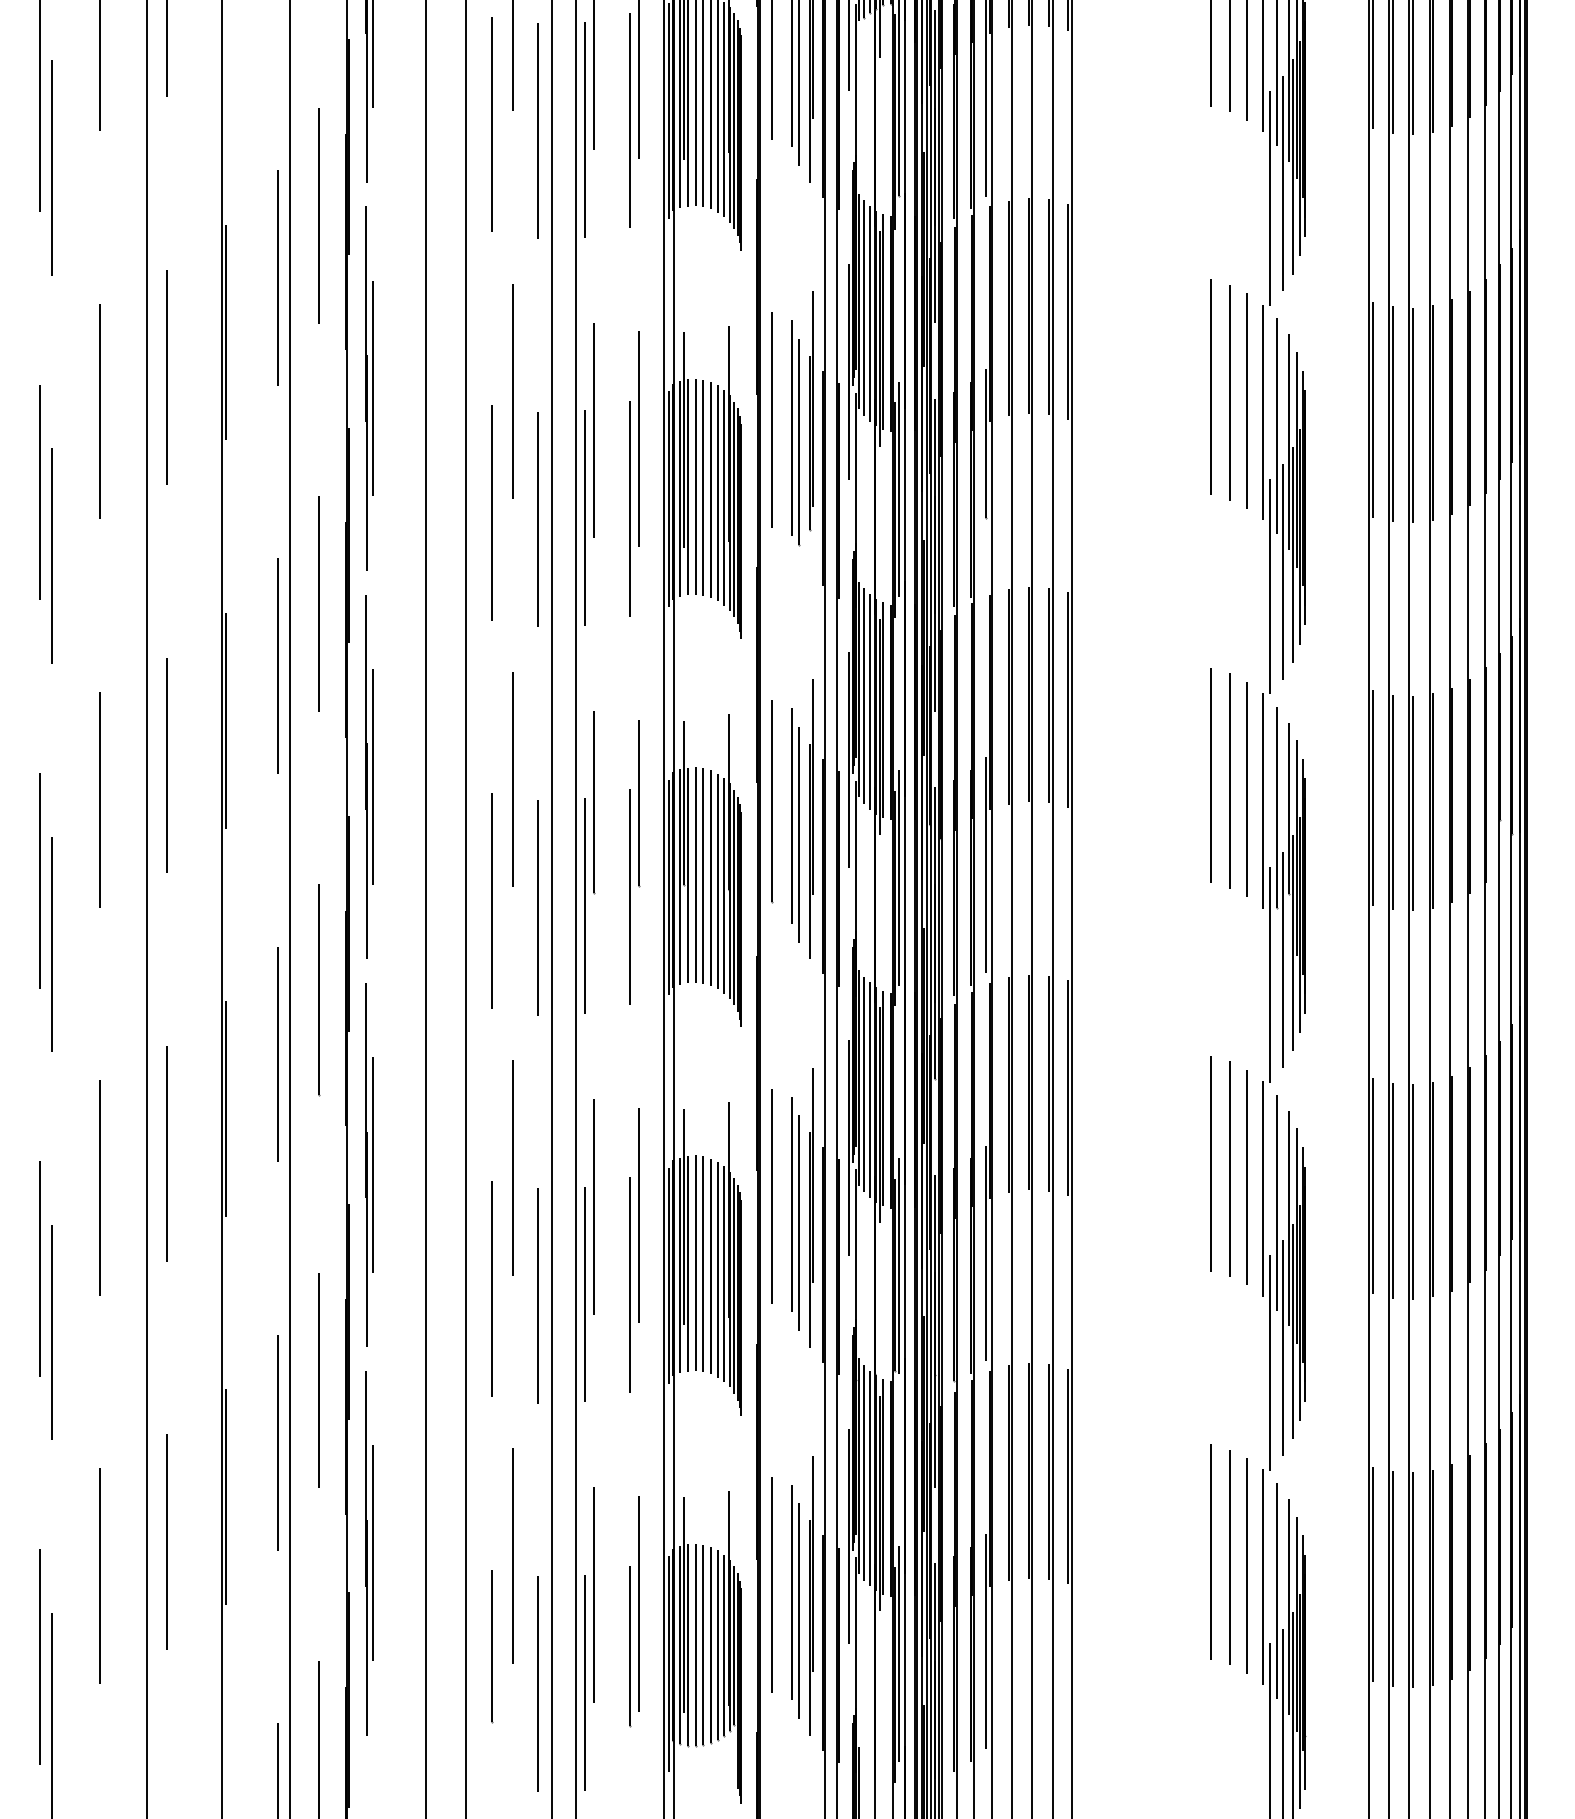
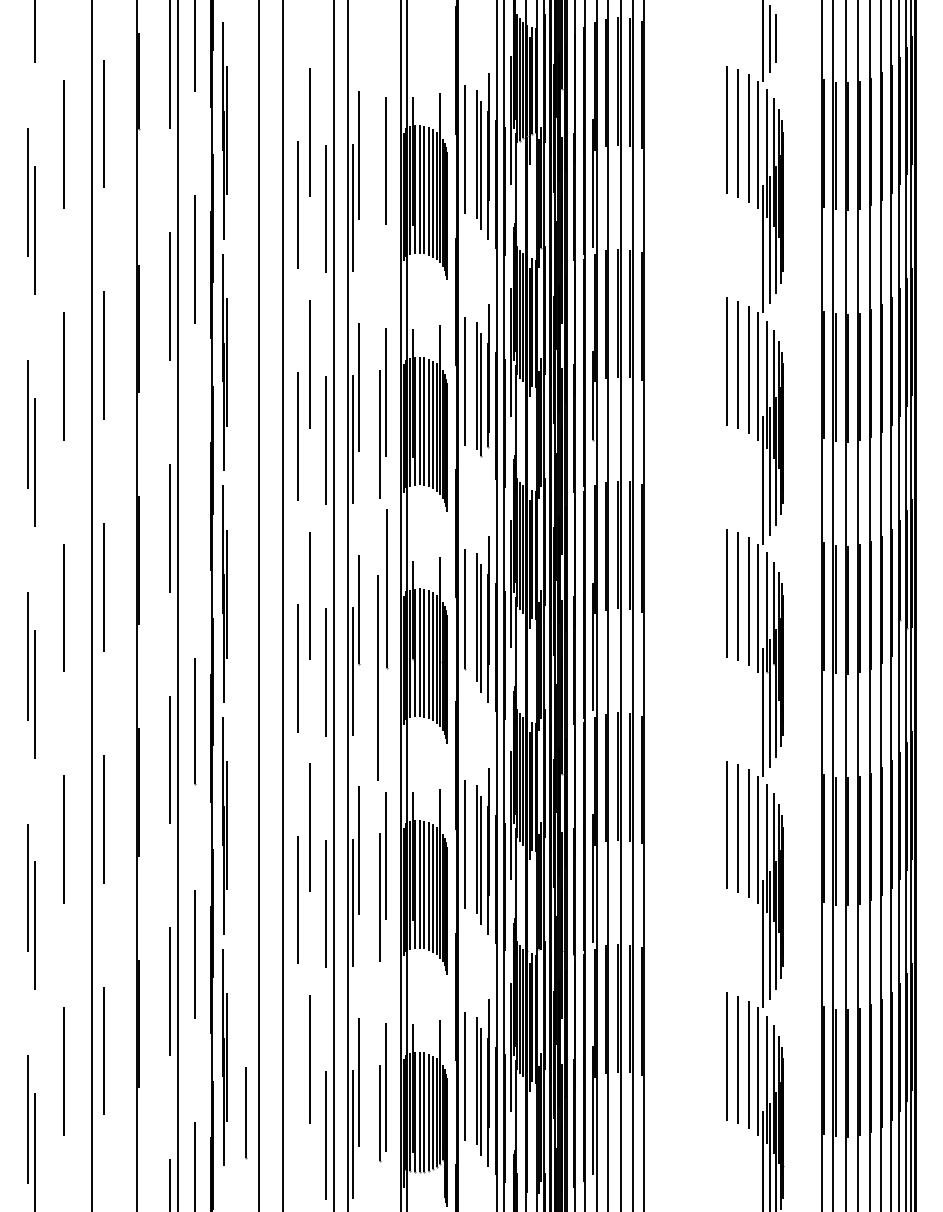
line: (630, 120) -> (380, 202), removed
line: (318, 603) -> (194, 490), removed
part: (635, 861) -> (383, 644), size x1.6
line: (492, 1647) -> (246, 1113), moved

